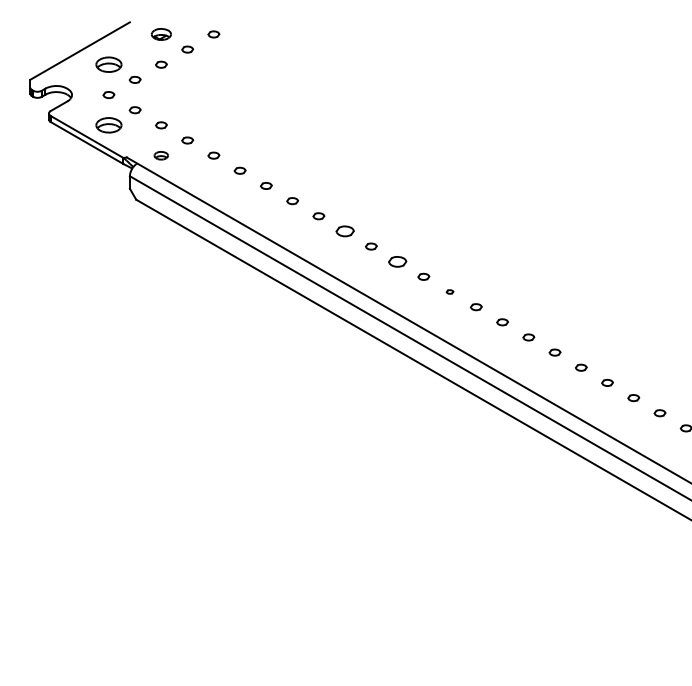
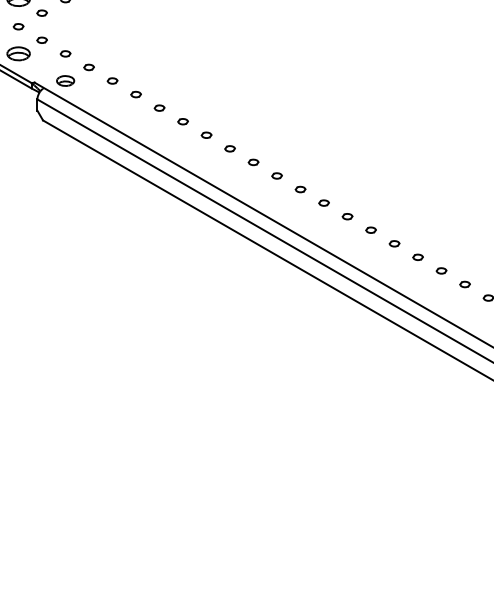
part: (160, 155) -> (64, 80), size x1.43
part: (344, 231) -> (229, 148), size x0.62
part: (397, 261) -> (277, 175), size x0.62
part: (449, 291) -> (323, 202), size x1.67

